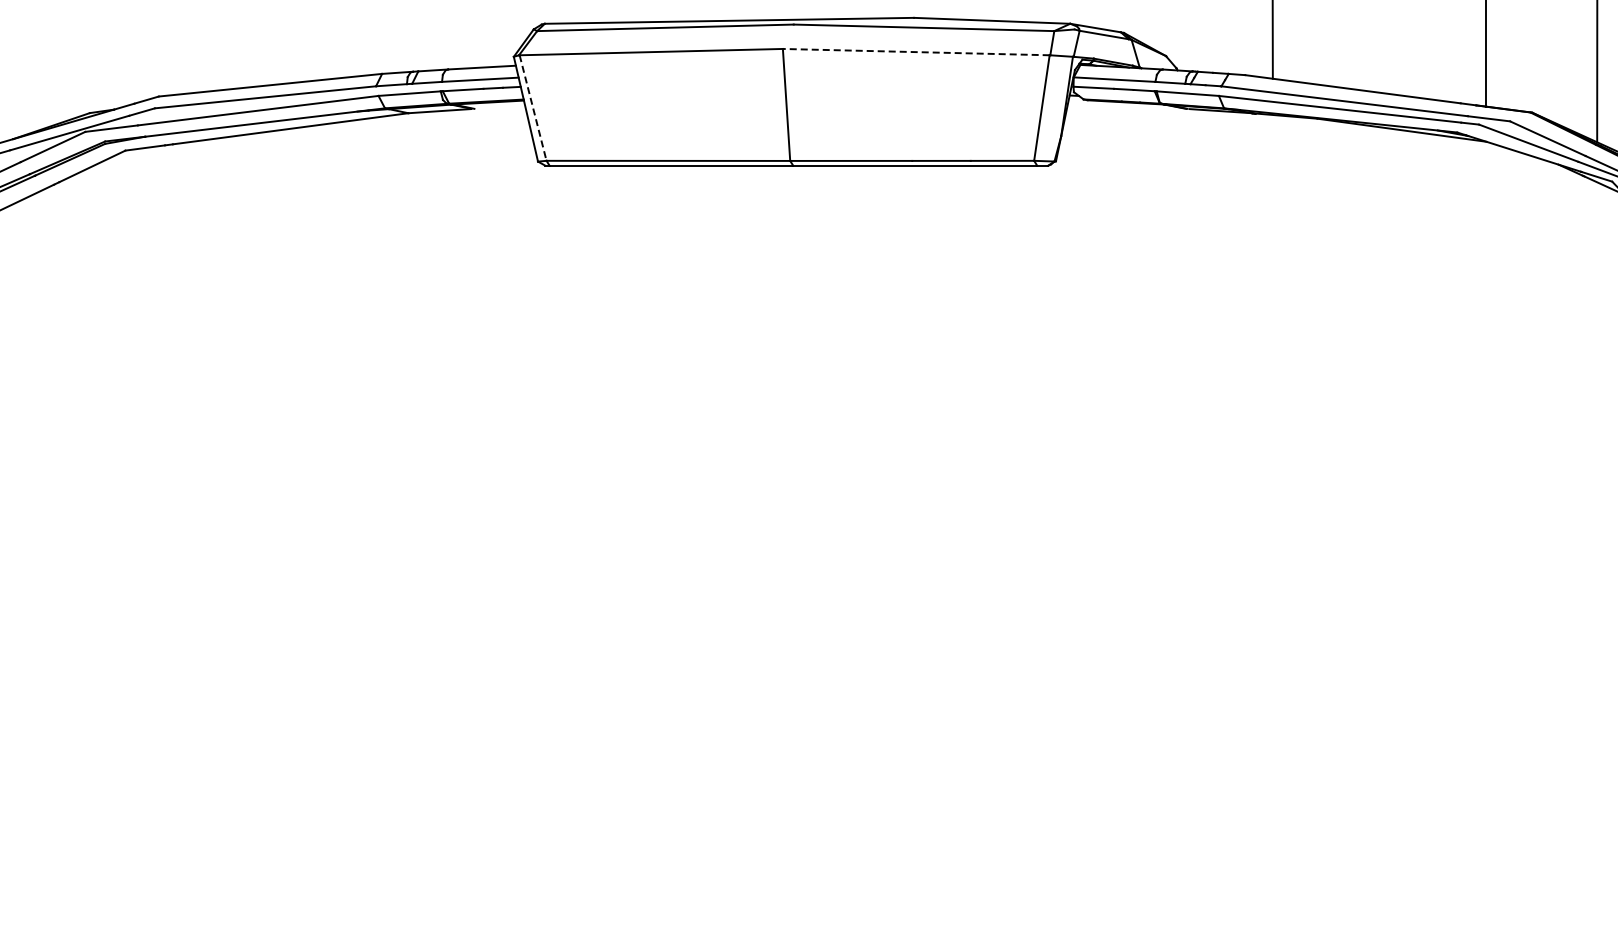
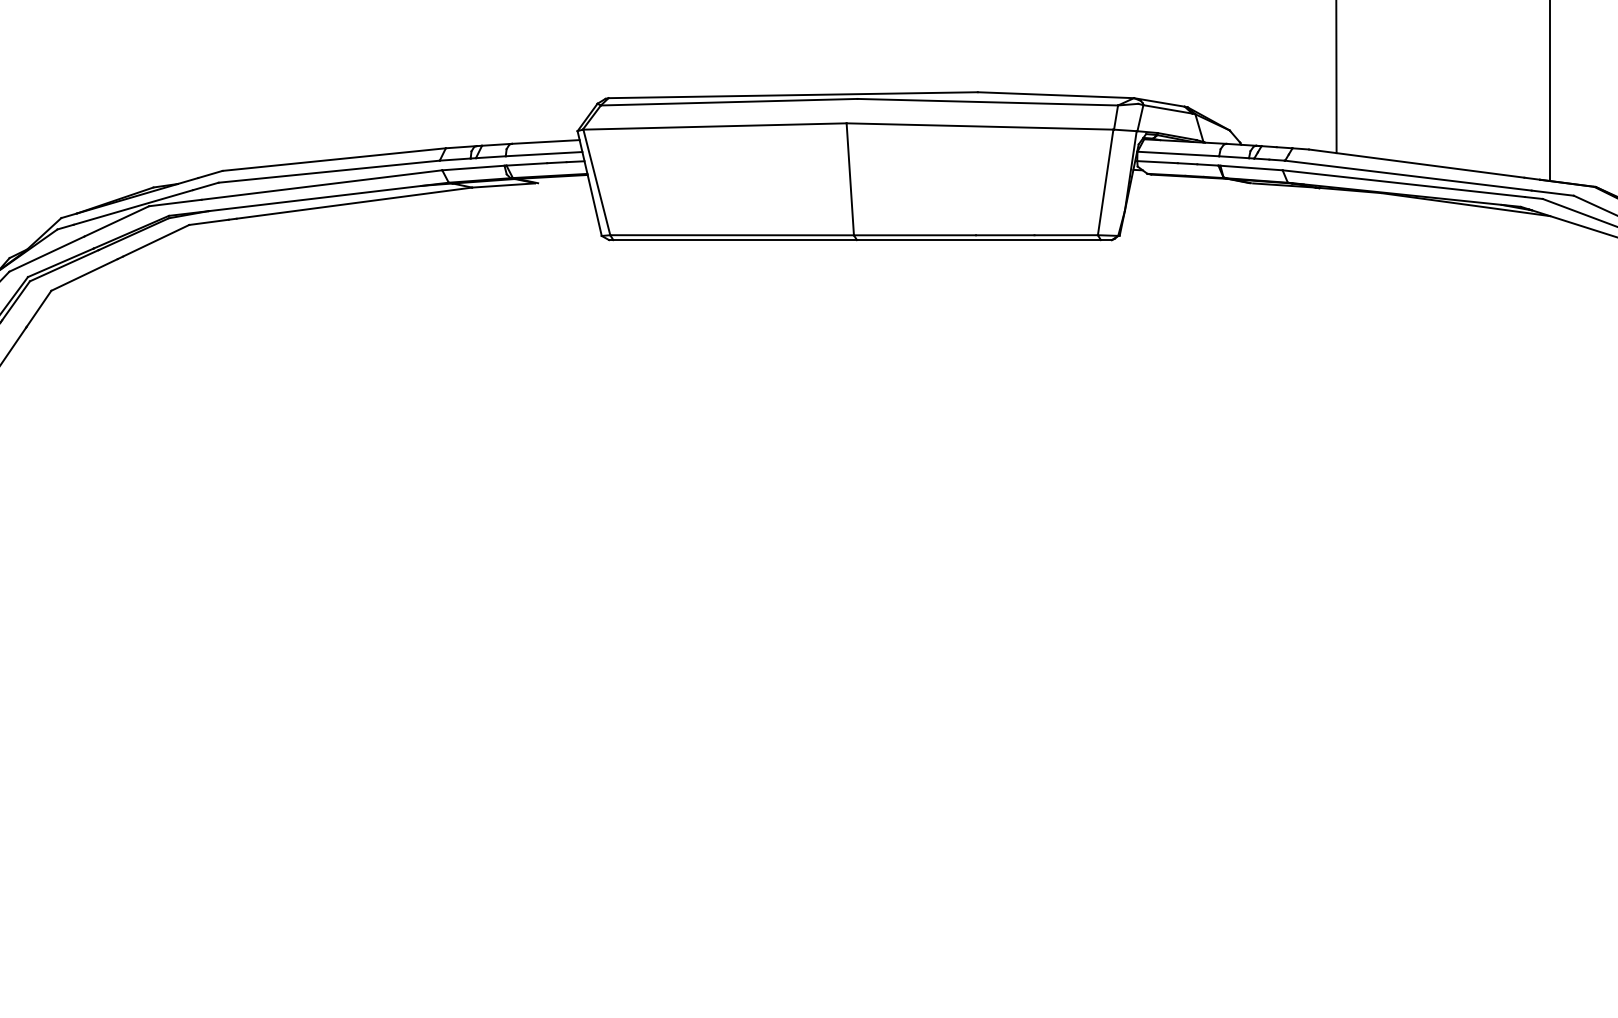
line: (915, 52) -> (979, 126), dashed -> solid
line: (532, 108) -> (596, 182), dashed -> solid

